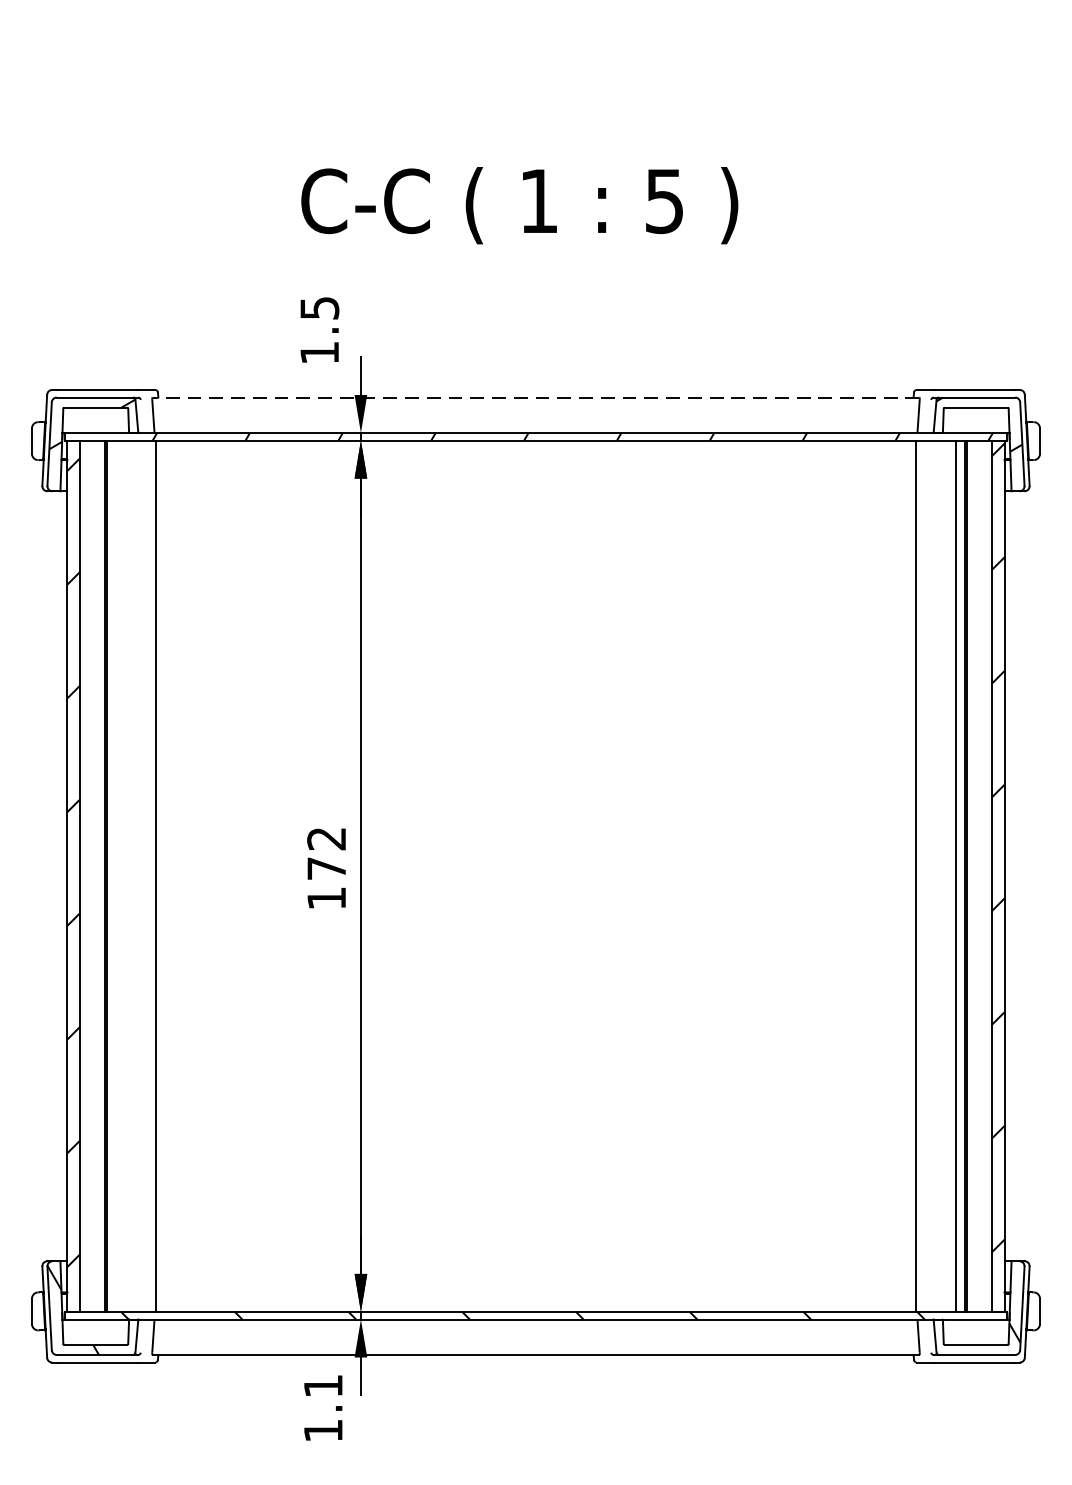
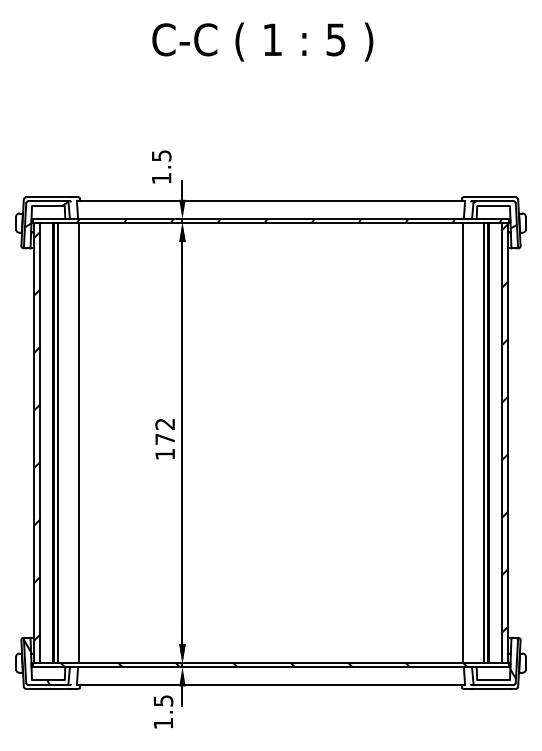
text: (519, 204) -> (262, 41), moved
line: (536, 398) -> (271, 201), dashed -> solid
line: (115, 875) -> (58, 442), added
text: (323, 1385) -> (163, 700), 1.1 -> 1.5

